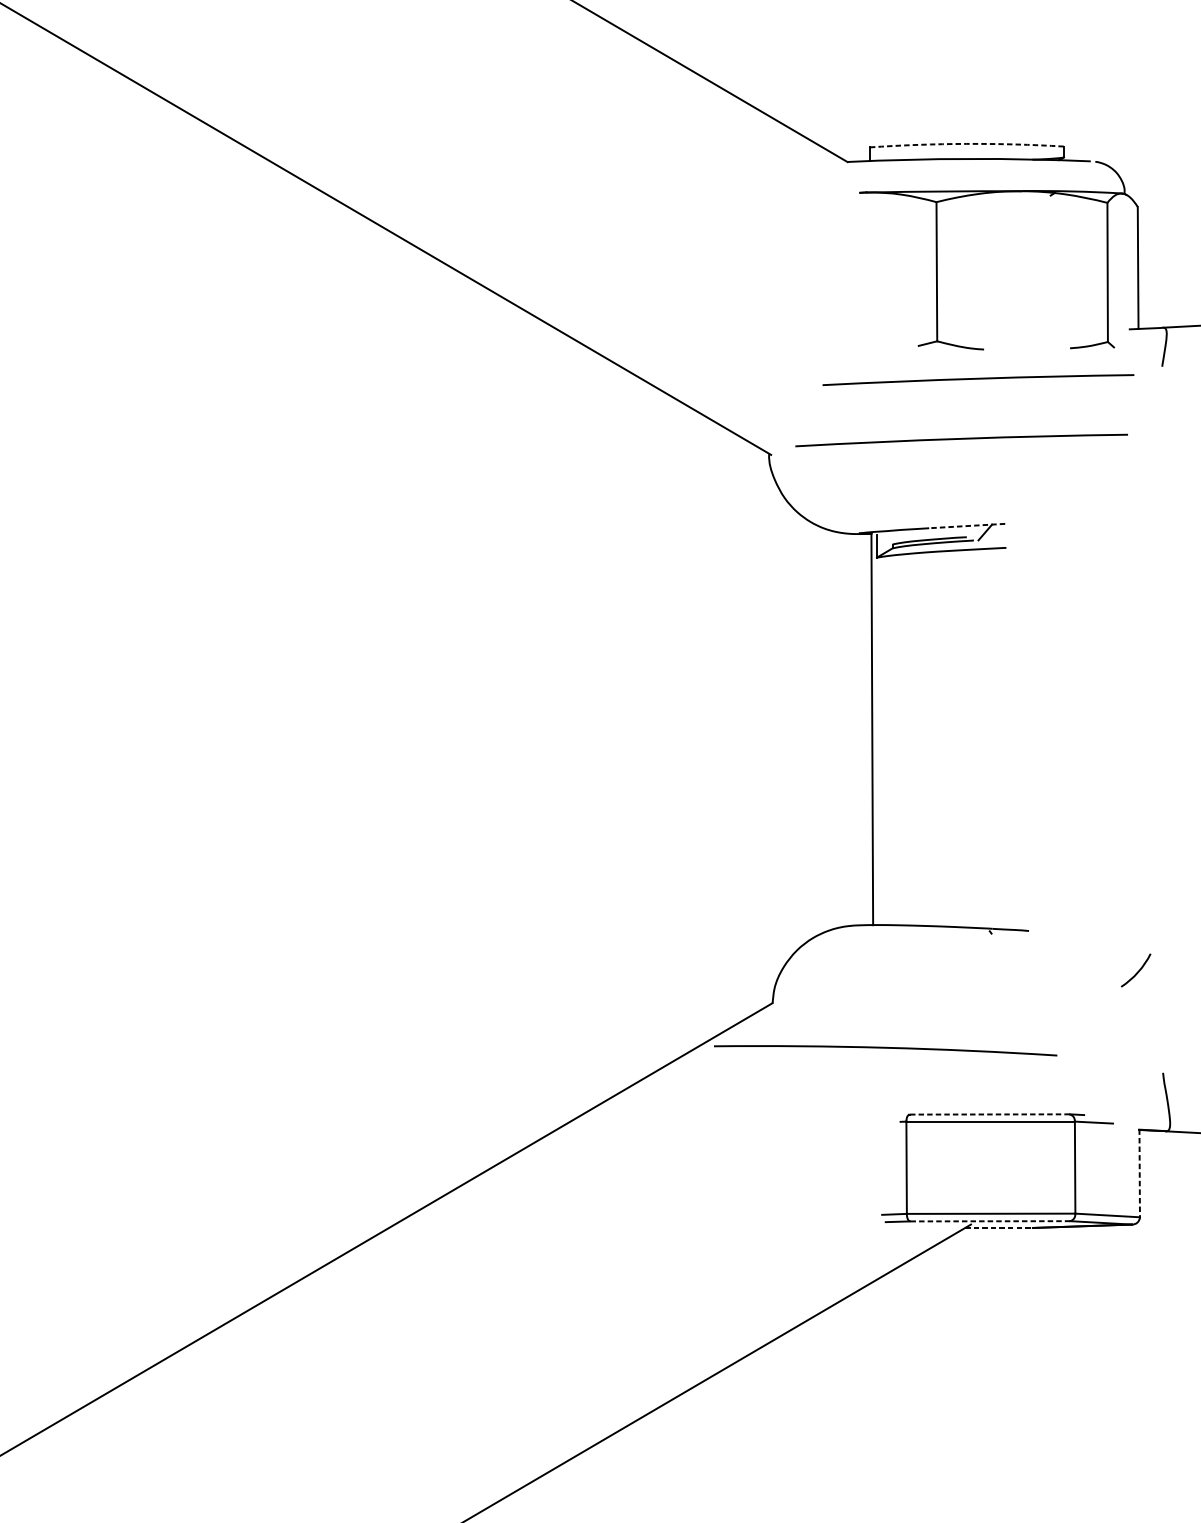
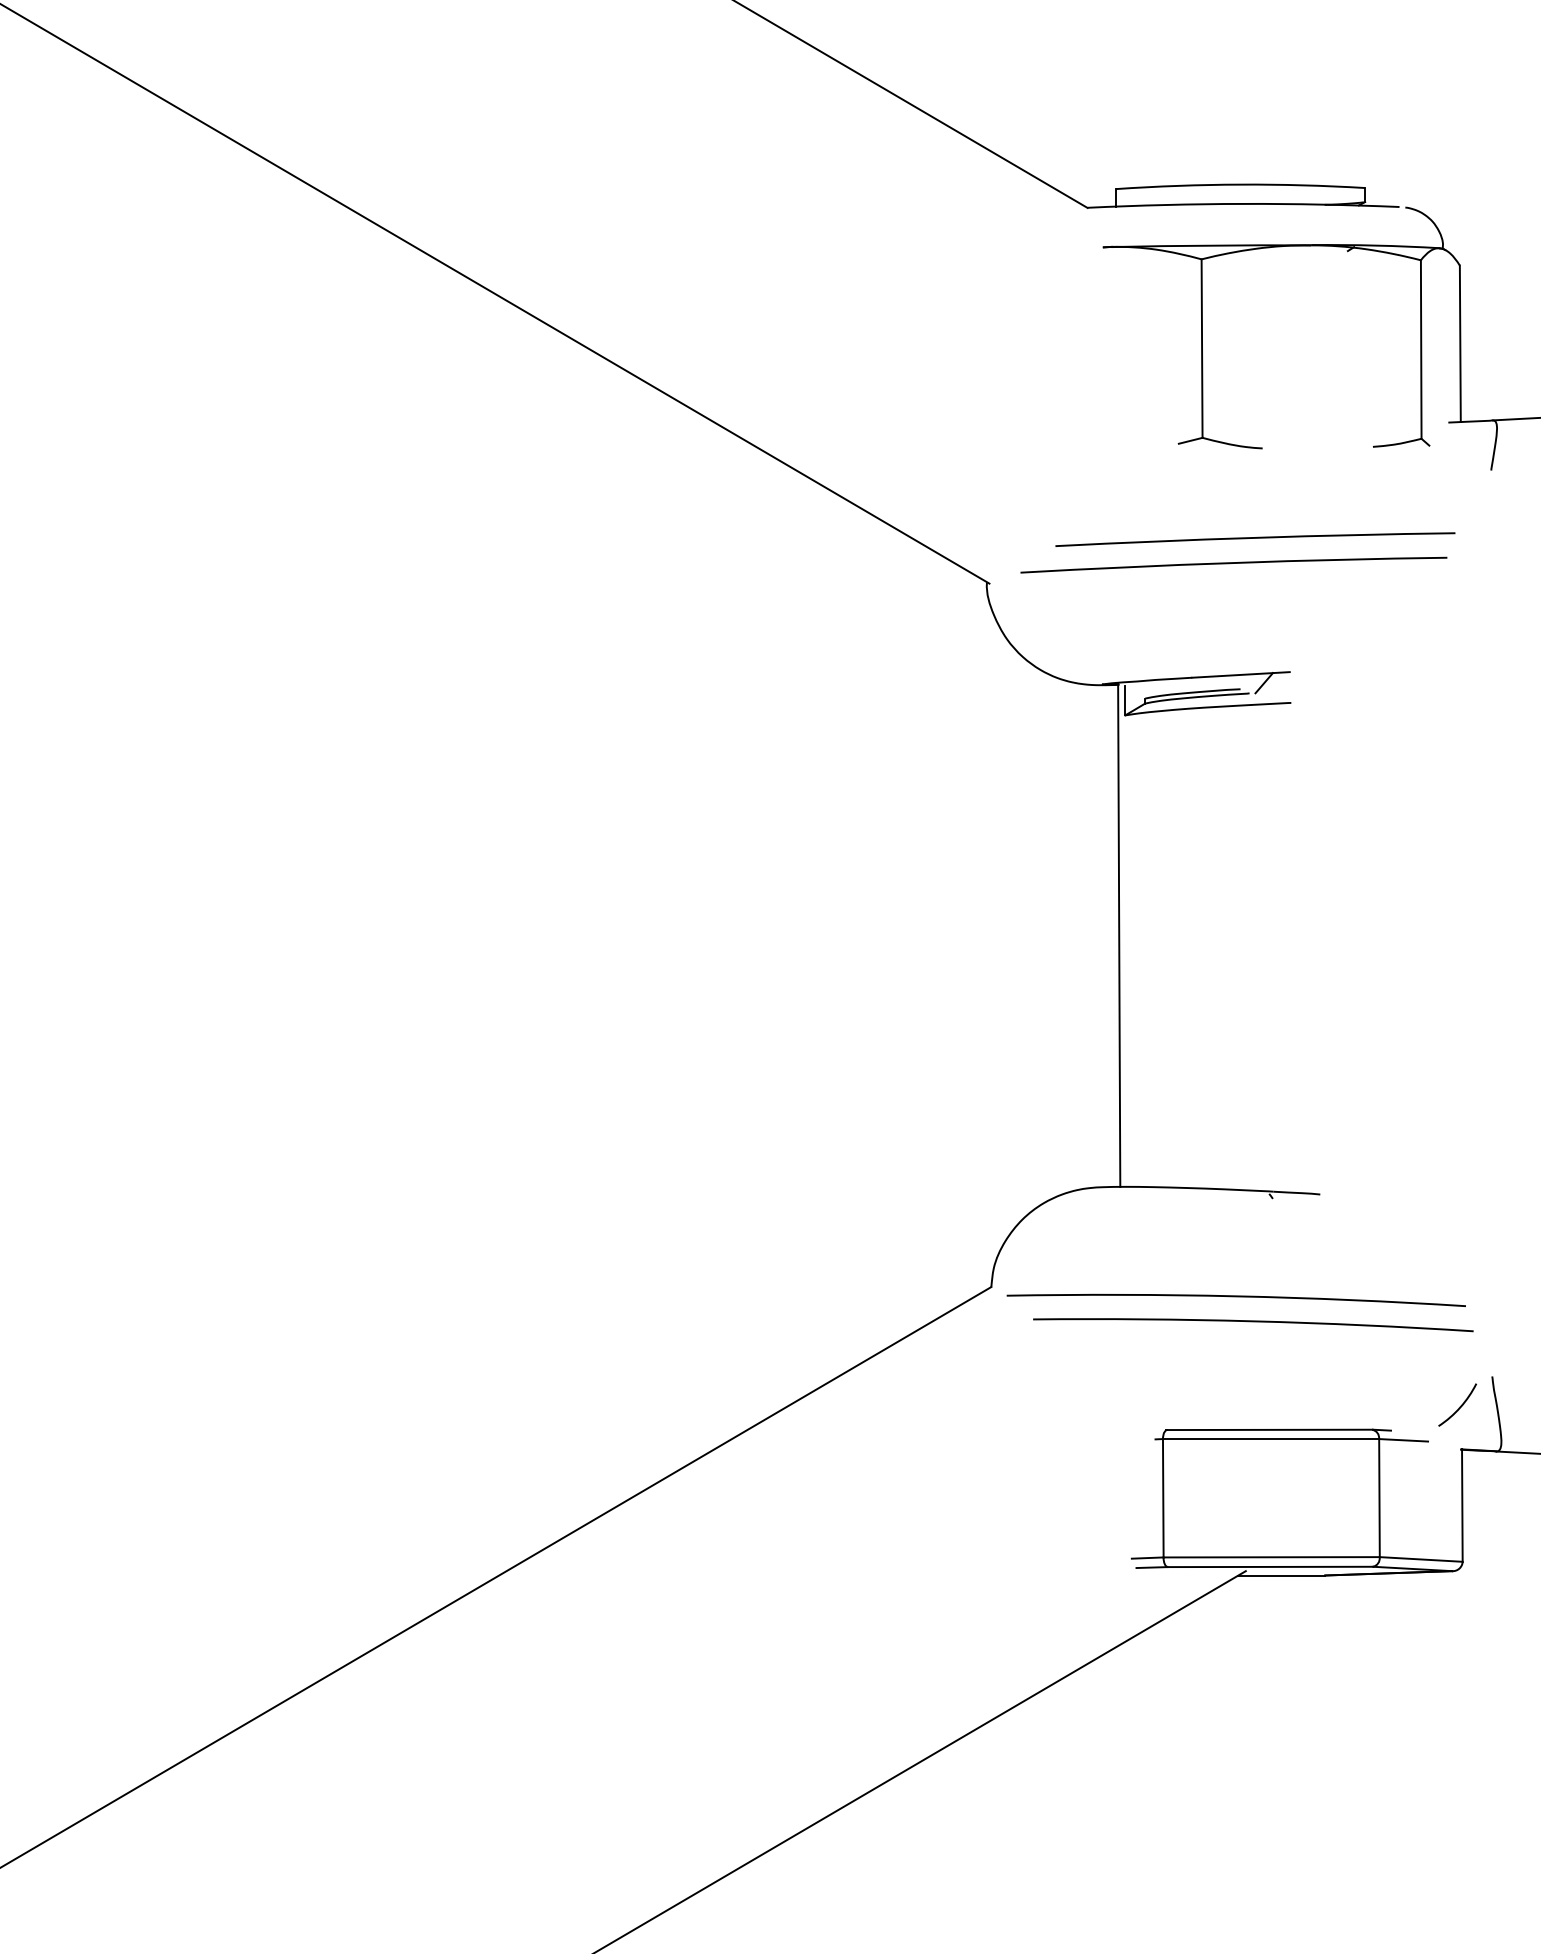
arc: (966, 143) -> (1240, 184), dashed -> solid
arc: (978, 379) -> (1255, 538), moved
line: (967, 525) -> (1241, 674), dashed -> solid
arc: (1137, 971) -> (1459, 1406), moved
arc: (962, 1011) -> (1235, 1297), added
arc: (885, 1048) -> (1253, 1322), moved
line: (989, 1114) -> (1269, 1429), dashed -> solid
line: (1139, 1173) -> (1462, 1505), dashed -> solid
line: (990, 1220) -> (1270, 1566), dashed -> solid
line: (999, 1227) -> (1282, 1575), dashed -> solid

